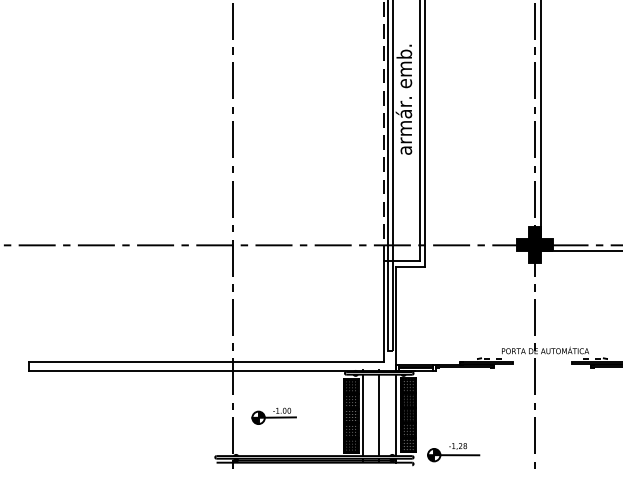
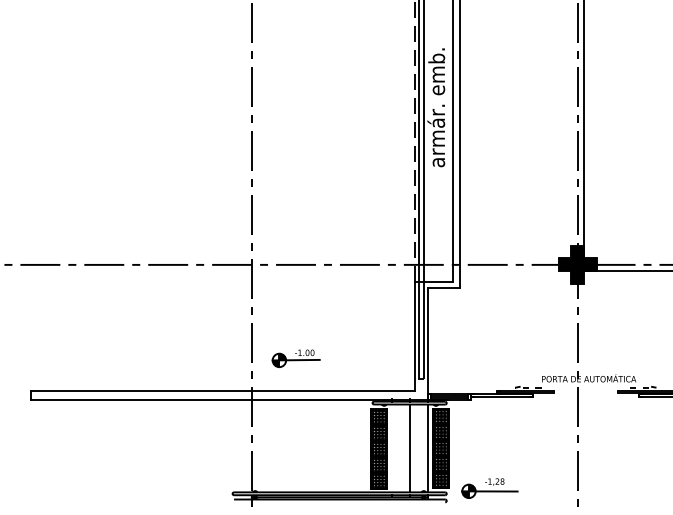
part: (273, 415) -> (295, 357), moved
line: (362, 415) -> (391, 448), removed

